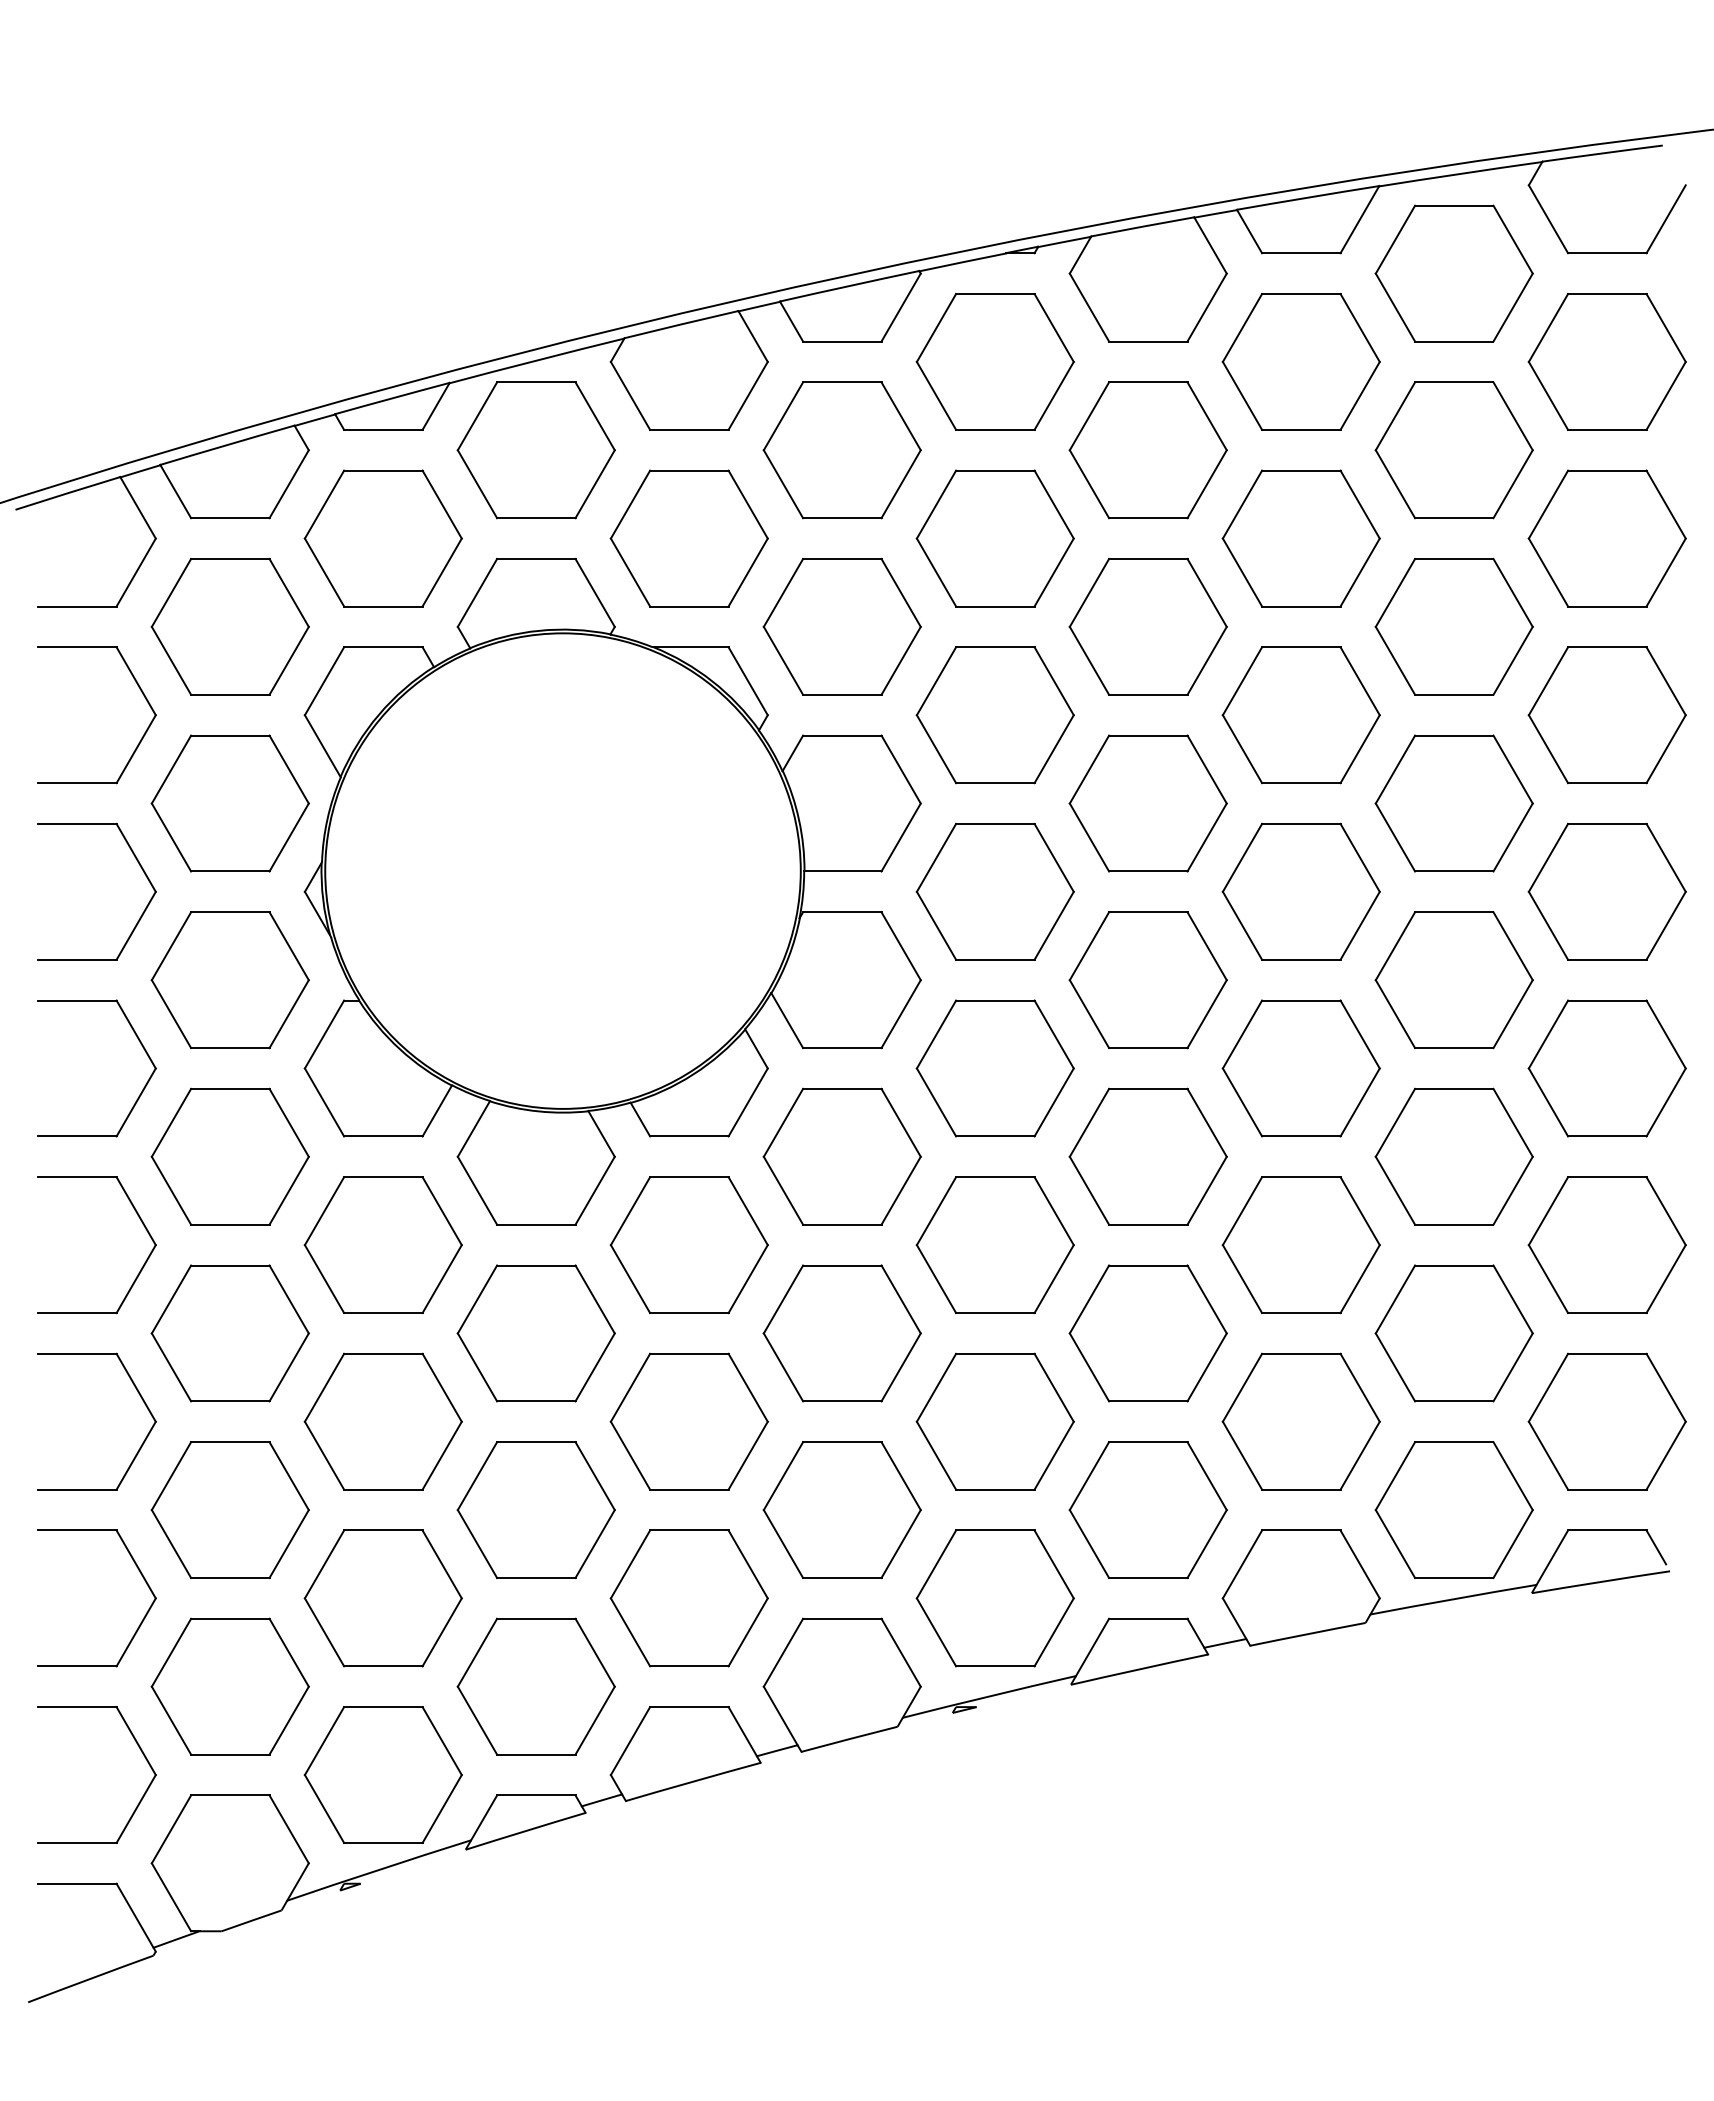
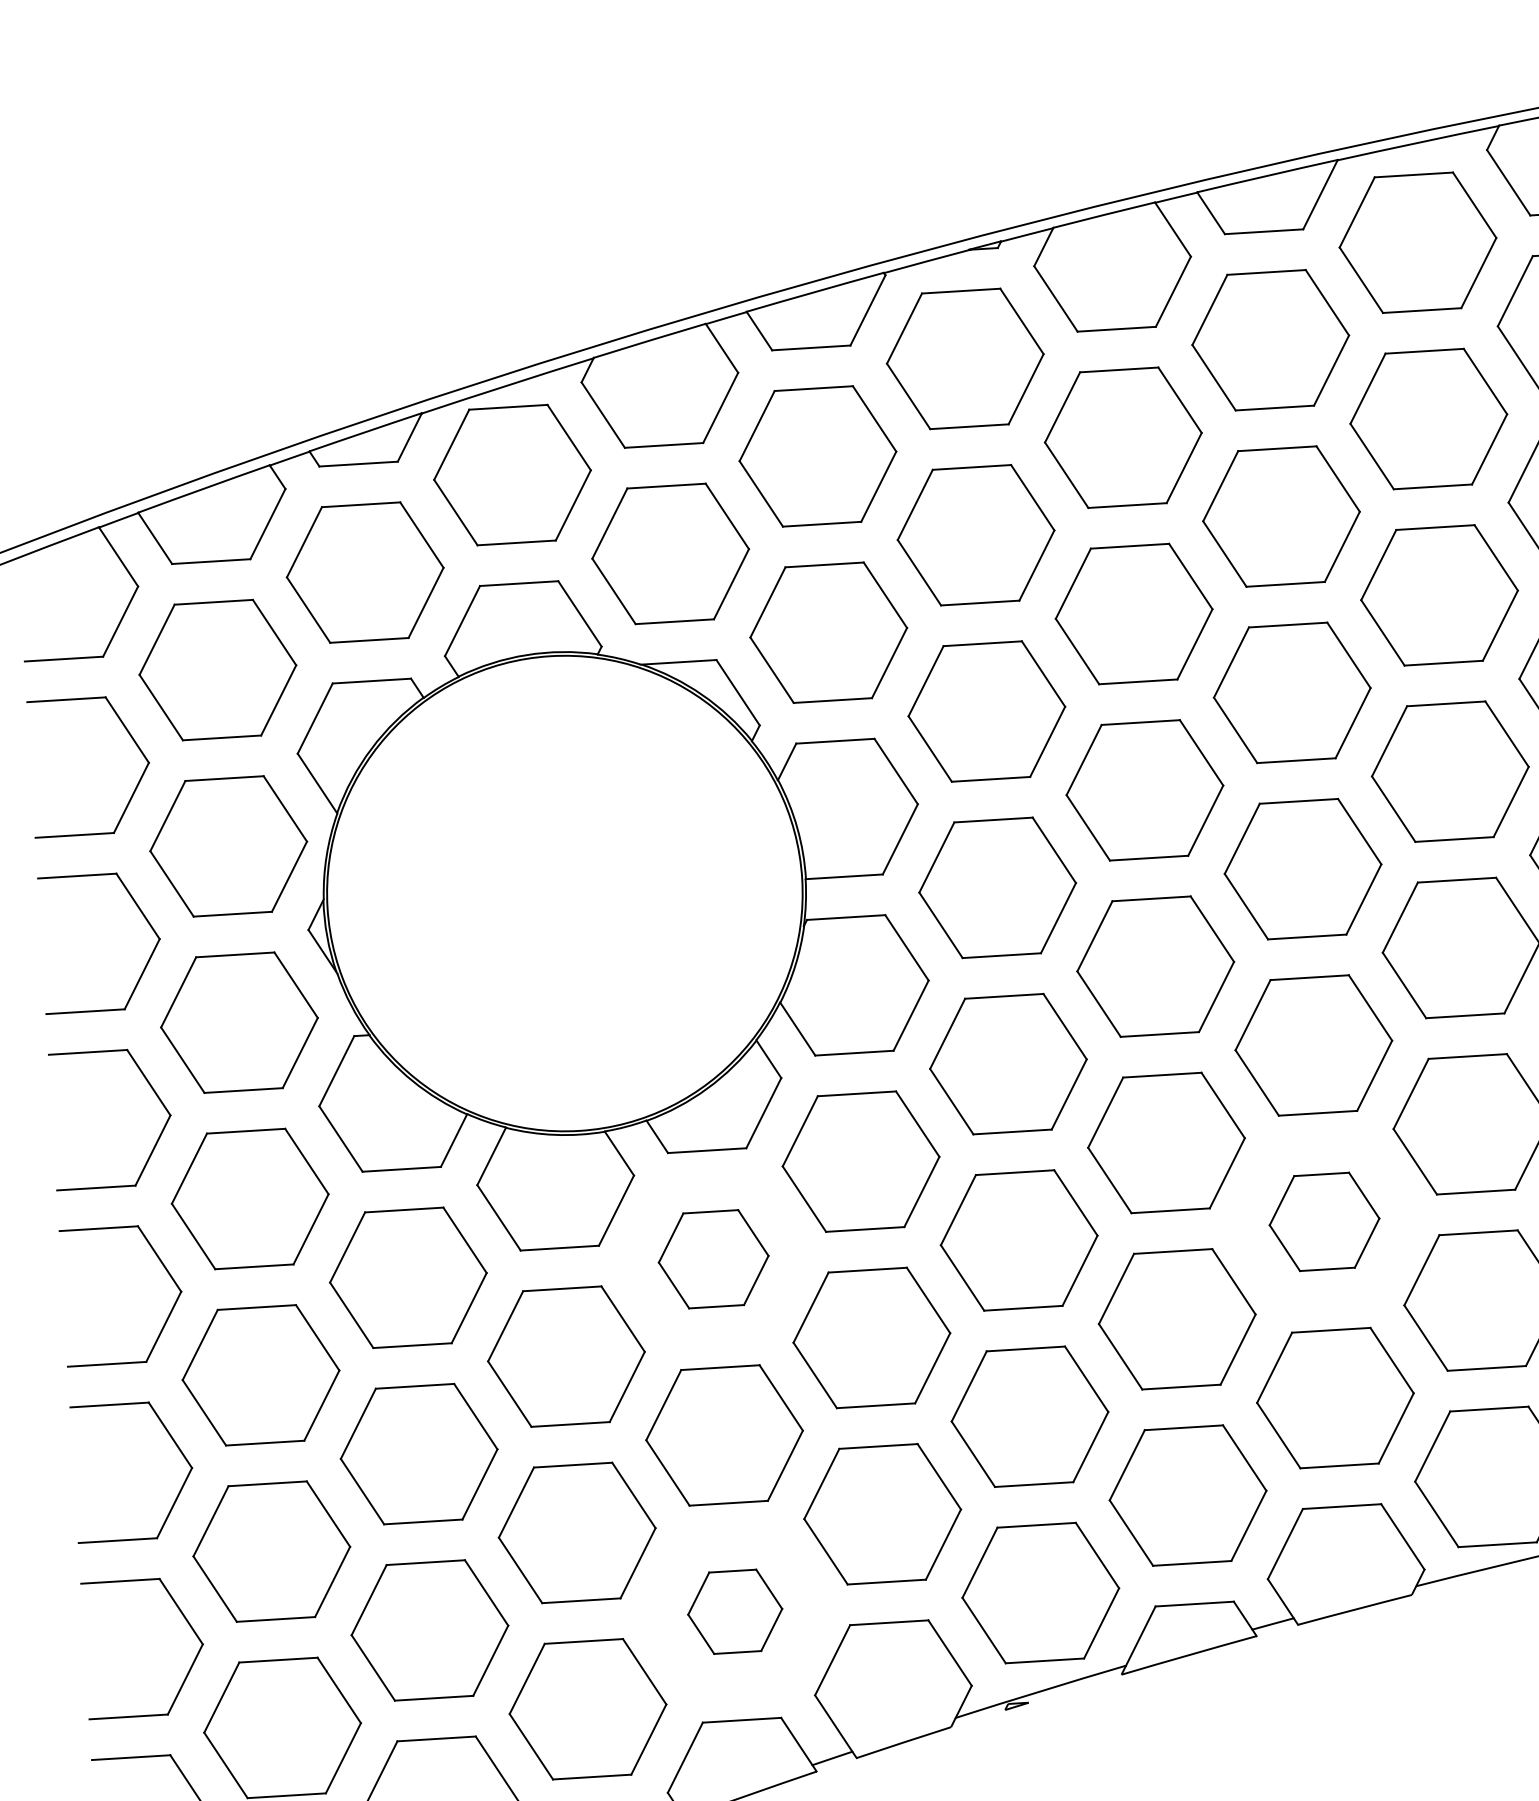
part: (688, 1245) -> (712, 1259), size x0.7
part: (1300, 1245) -> (1323, 1222), size x0.7
part: (688, 1598) -> (734, 1611), size x0.6

